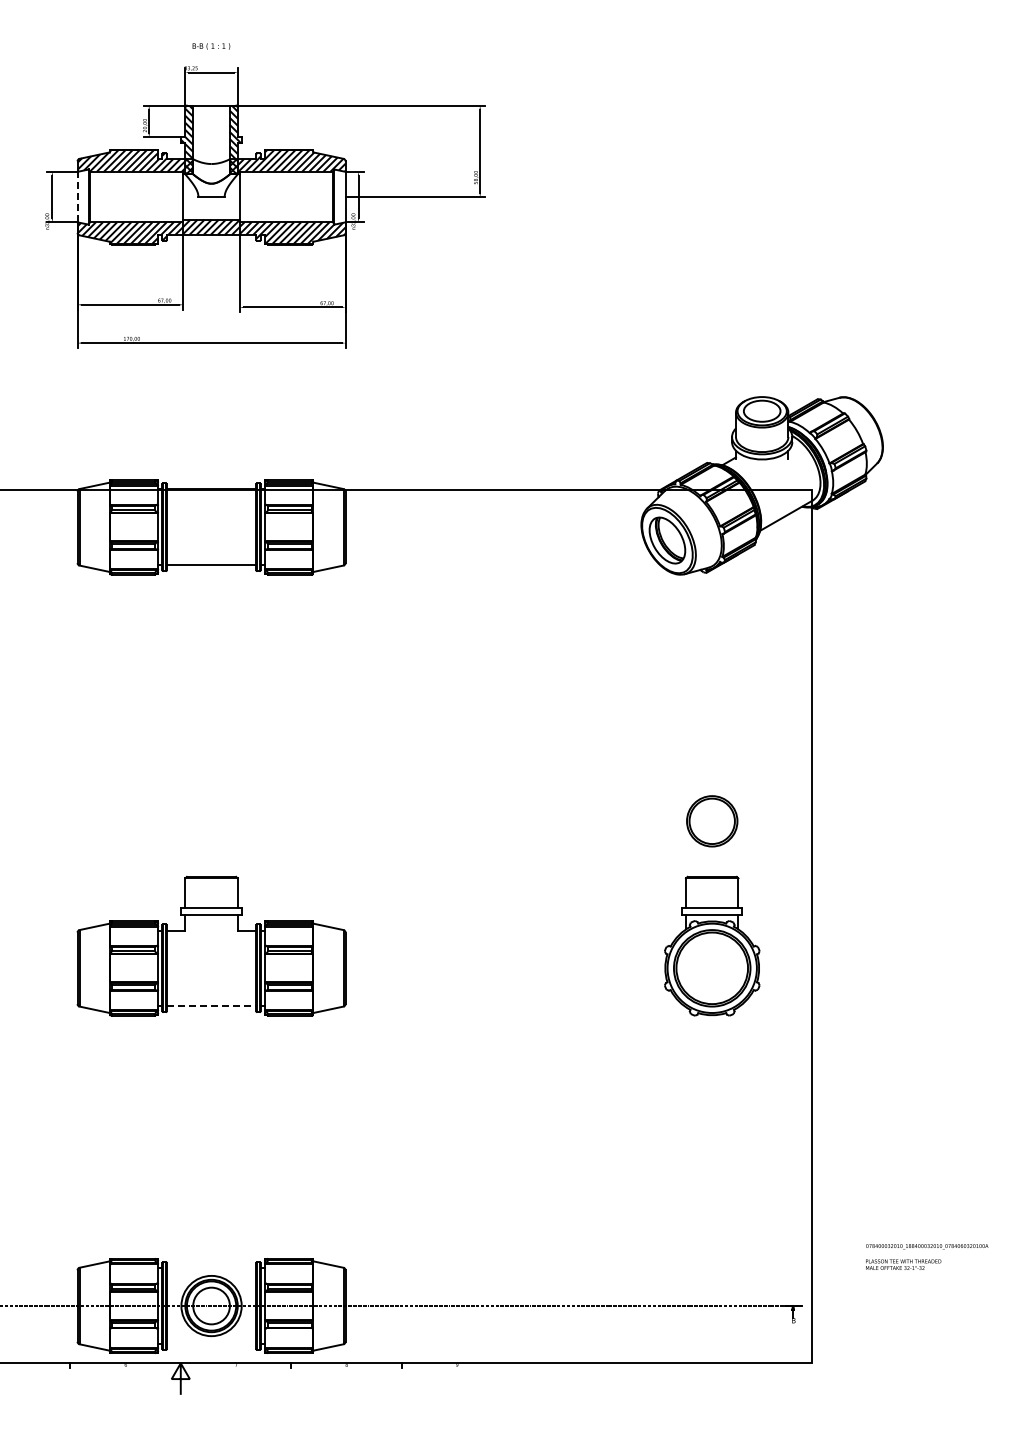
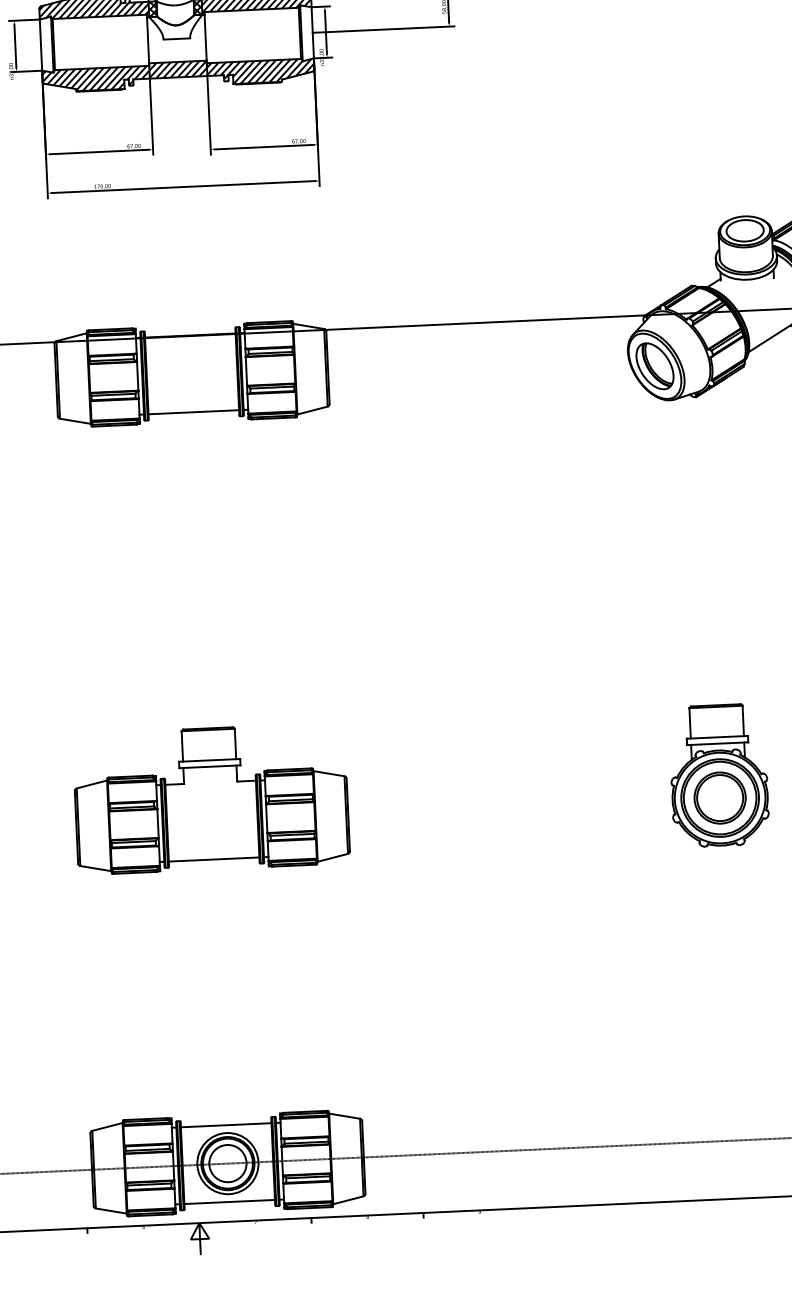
line: (77, 196) -> (40, 44), dashed -> solid
part: (712, 821) -> (720, 798), moved
line: (211, 1006) -> (214, 859), dashed -> solid
line: (211, 1268) -> (226, 1125), added
line: (211, 1343) -> (229, 1201), added

